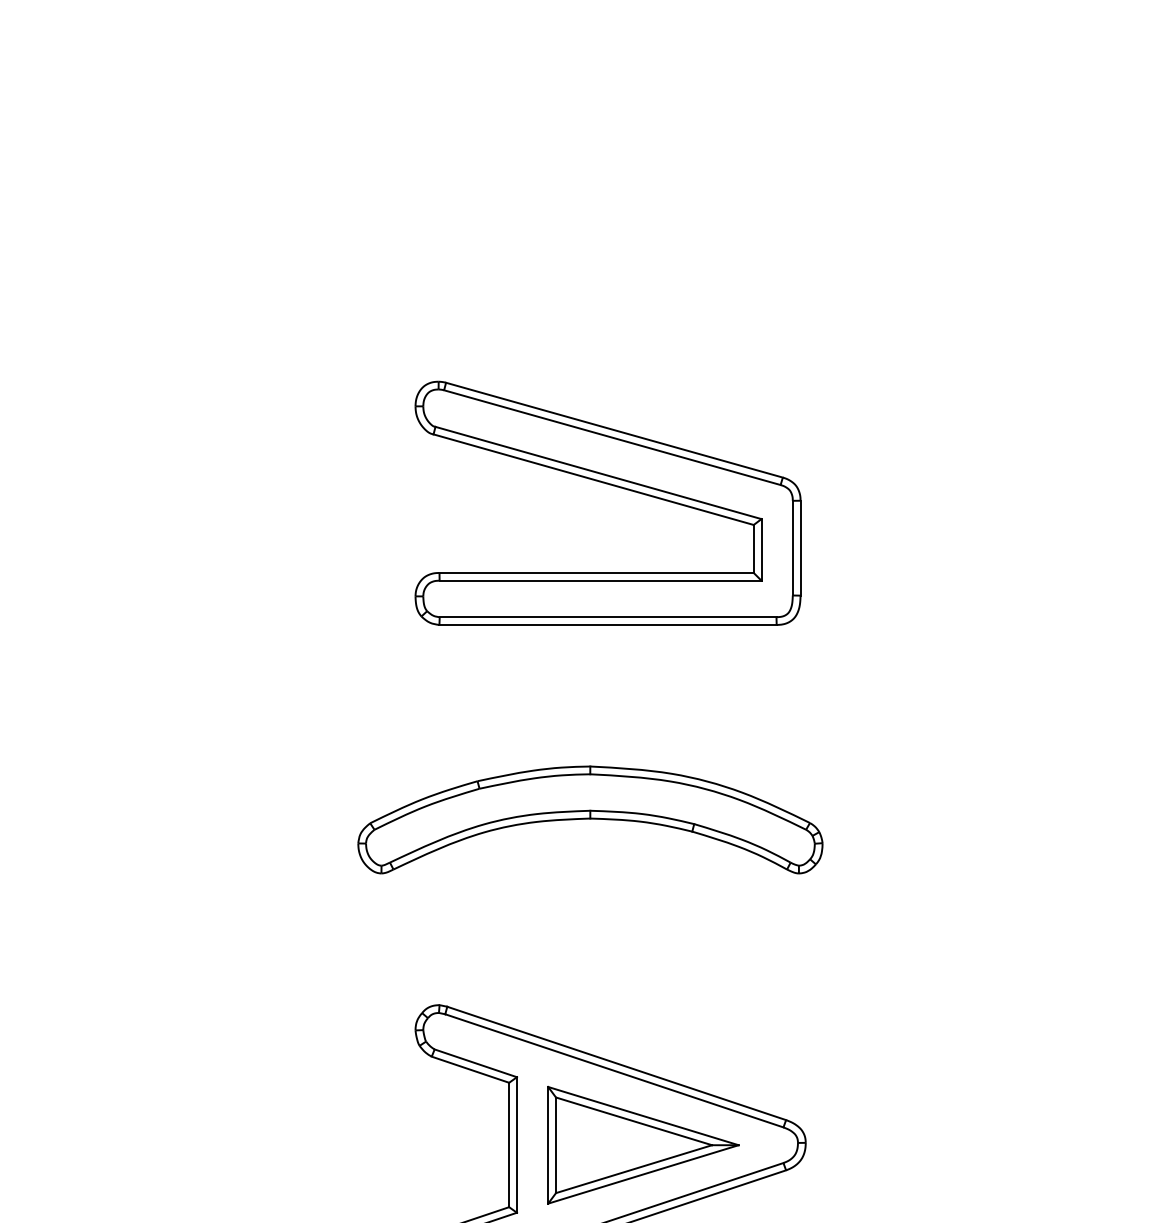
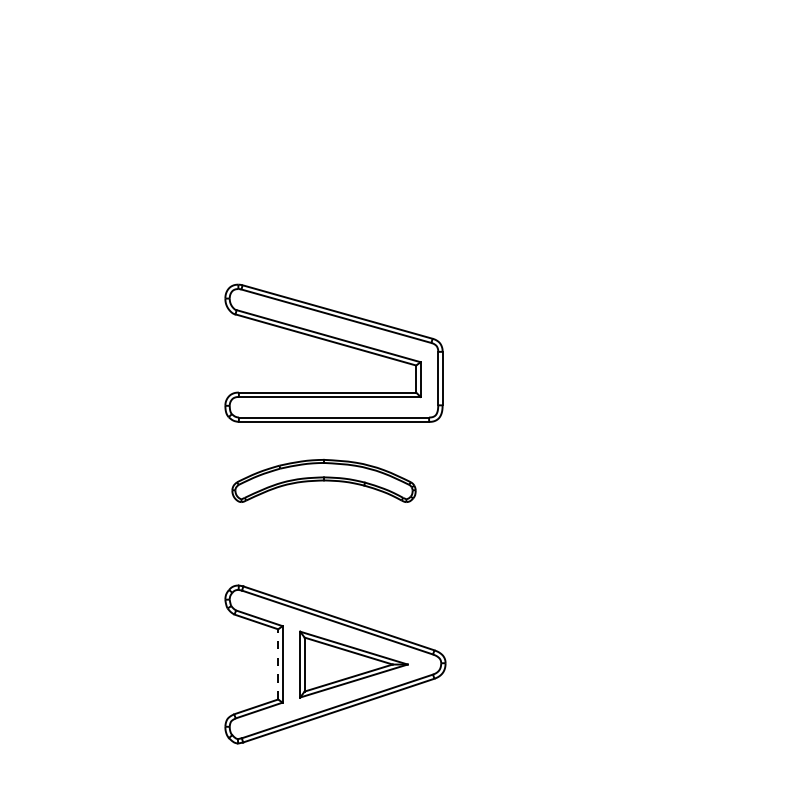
part: (614, 487) -> (337, 344), moved
part: (589, 819) -> (323, 480), size x0.7
line: (509, 1143) -> (278, 663), solid -> dashed

